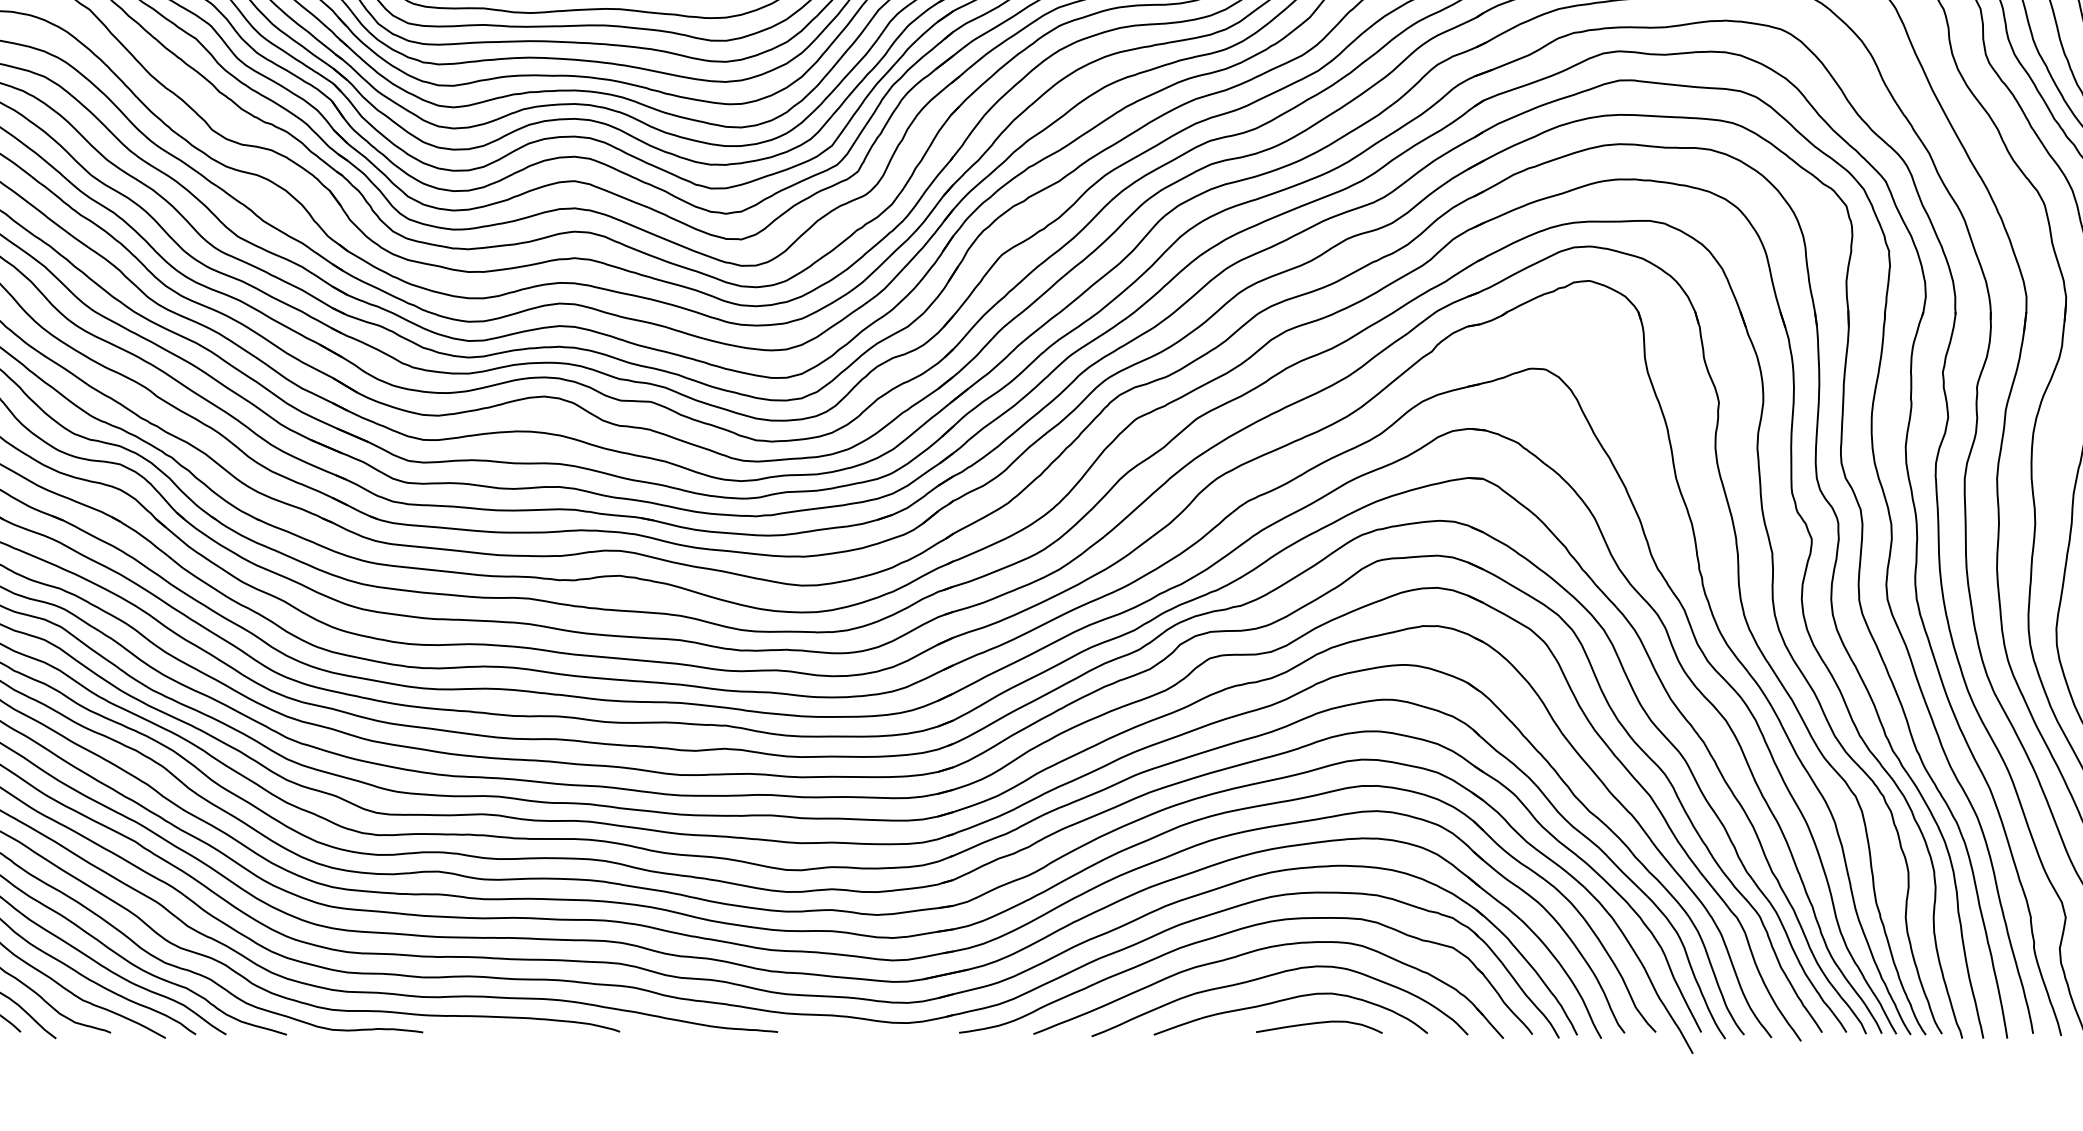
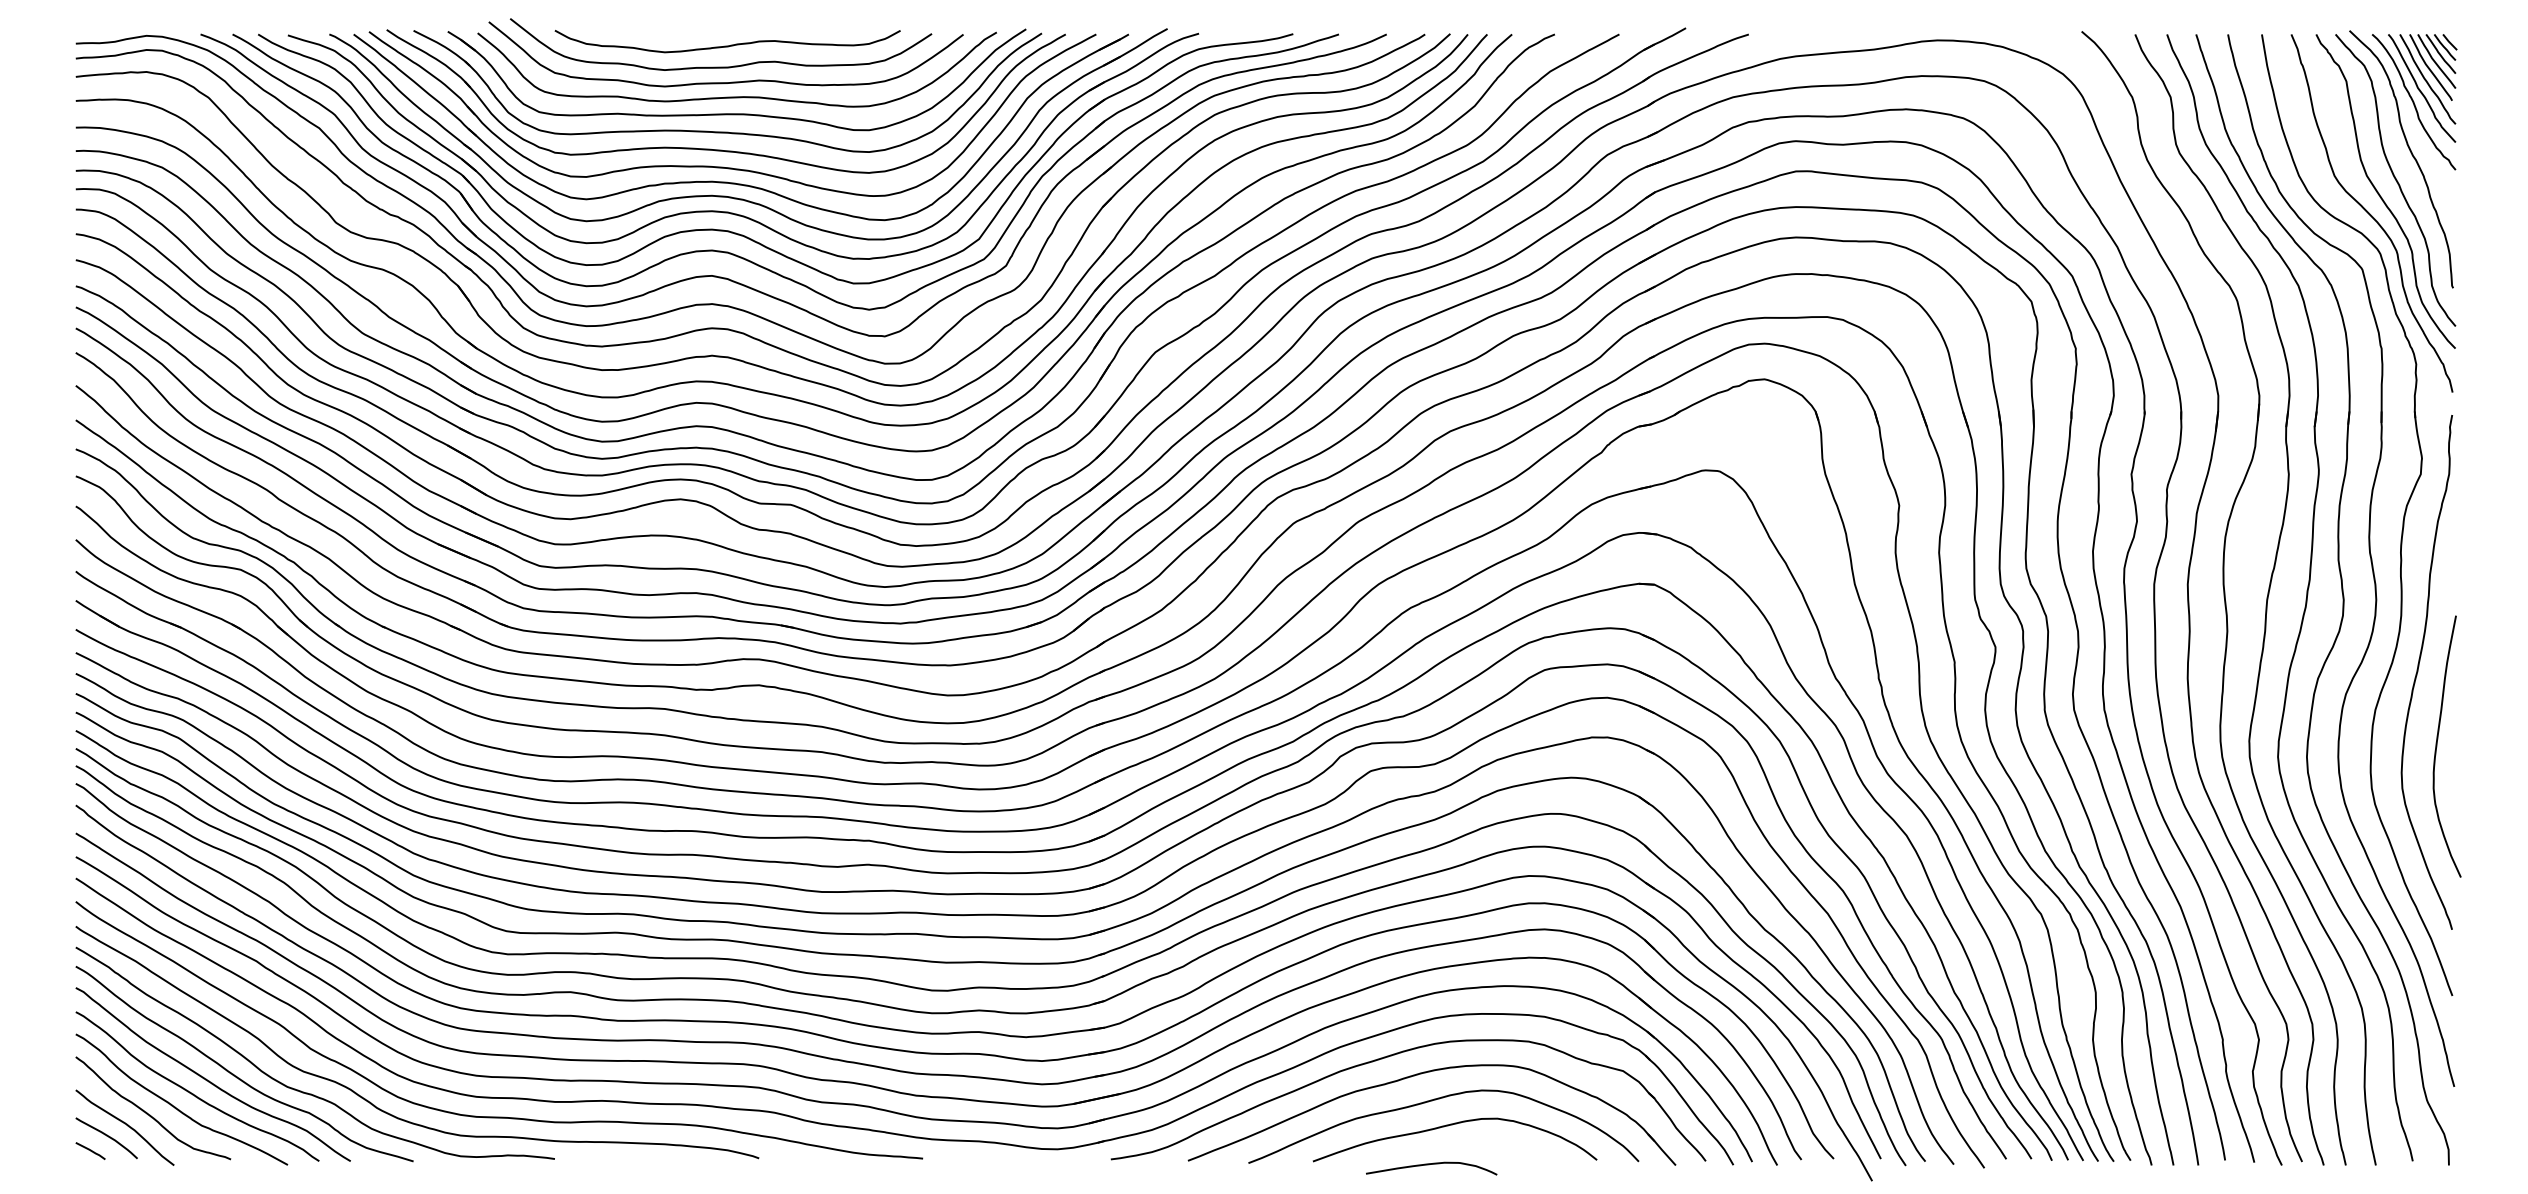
curve: (1317, 1024) -> (1429, 1165), moved

